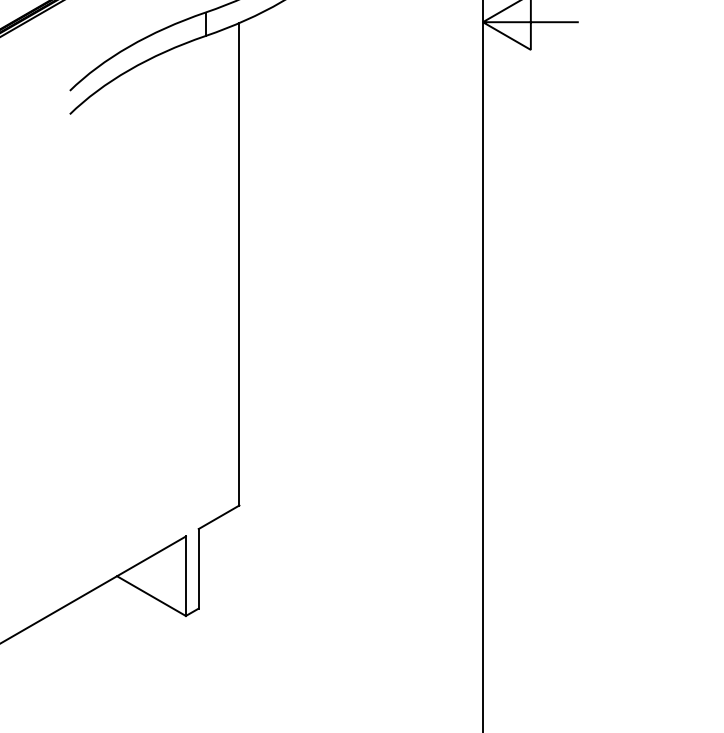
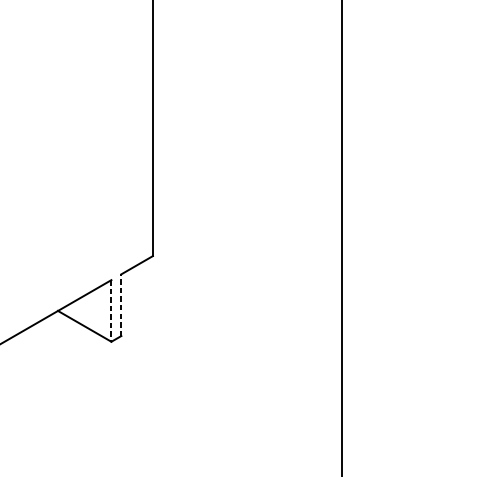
line: (198, 568) -> (121, 304), solid -> dashed
line: (185, 576) -> (111, 311), solid -> dashed

